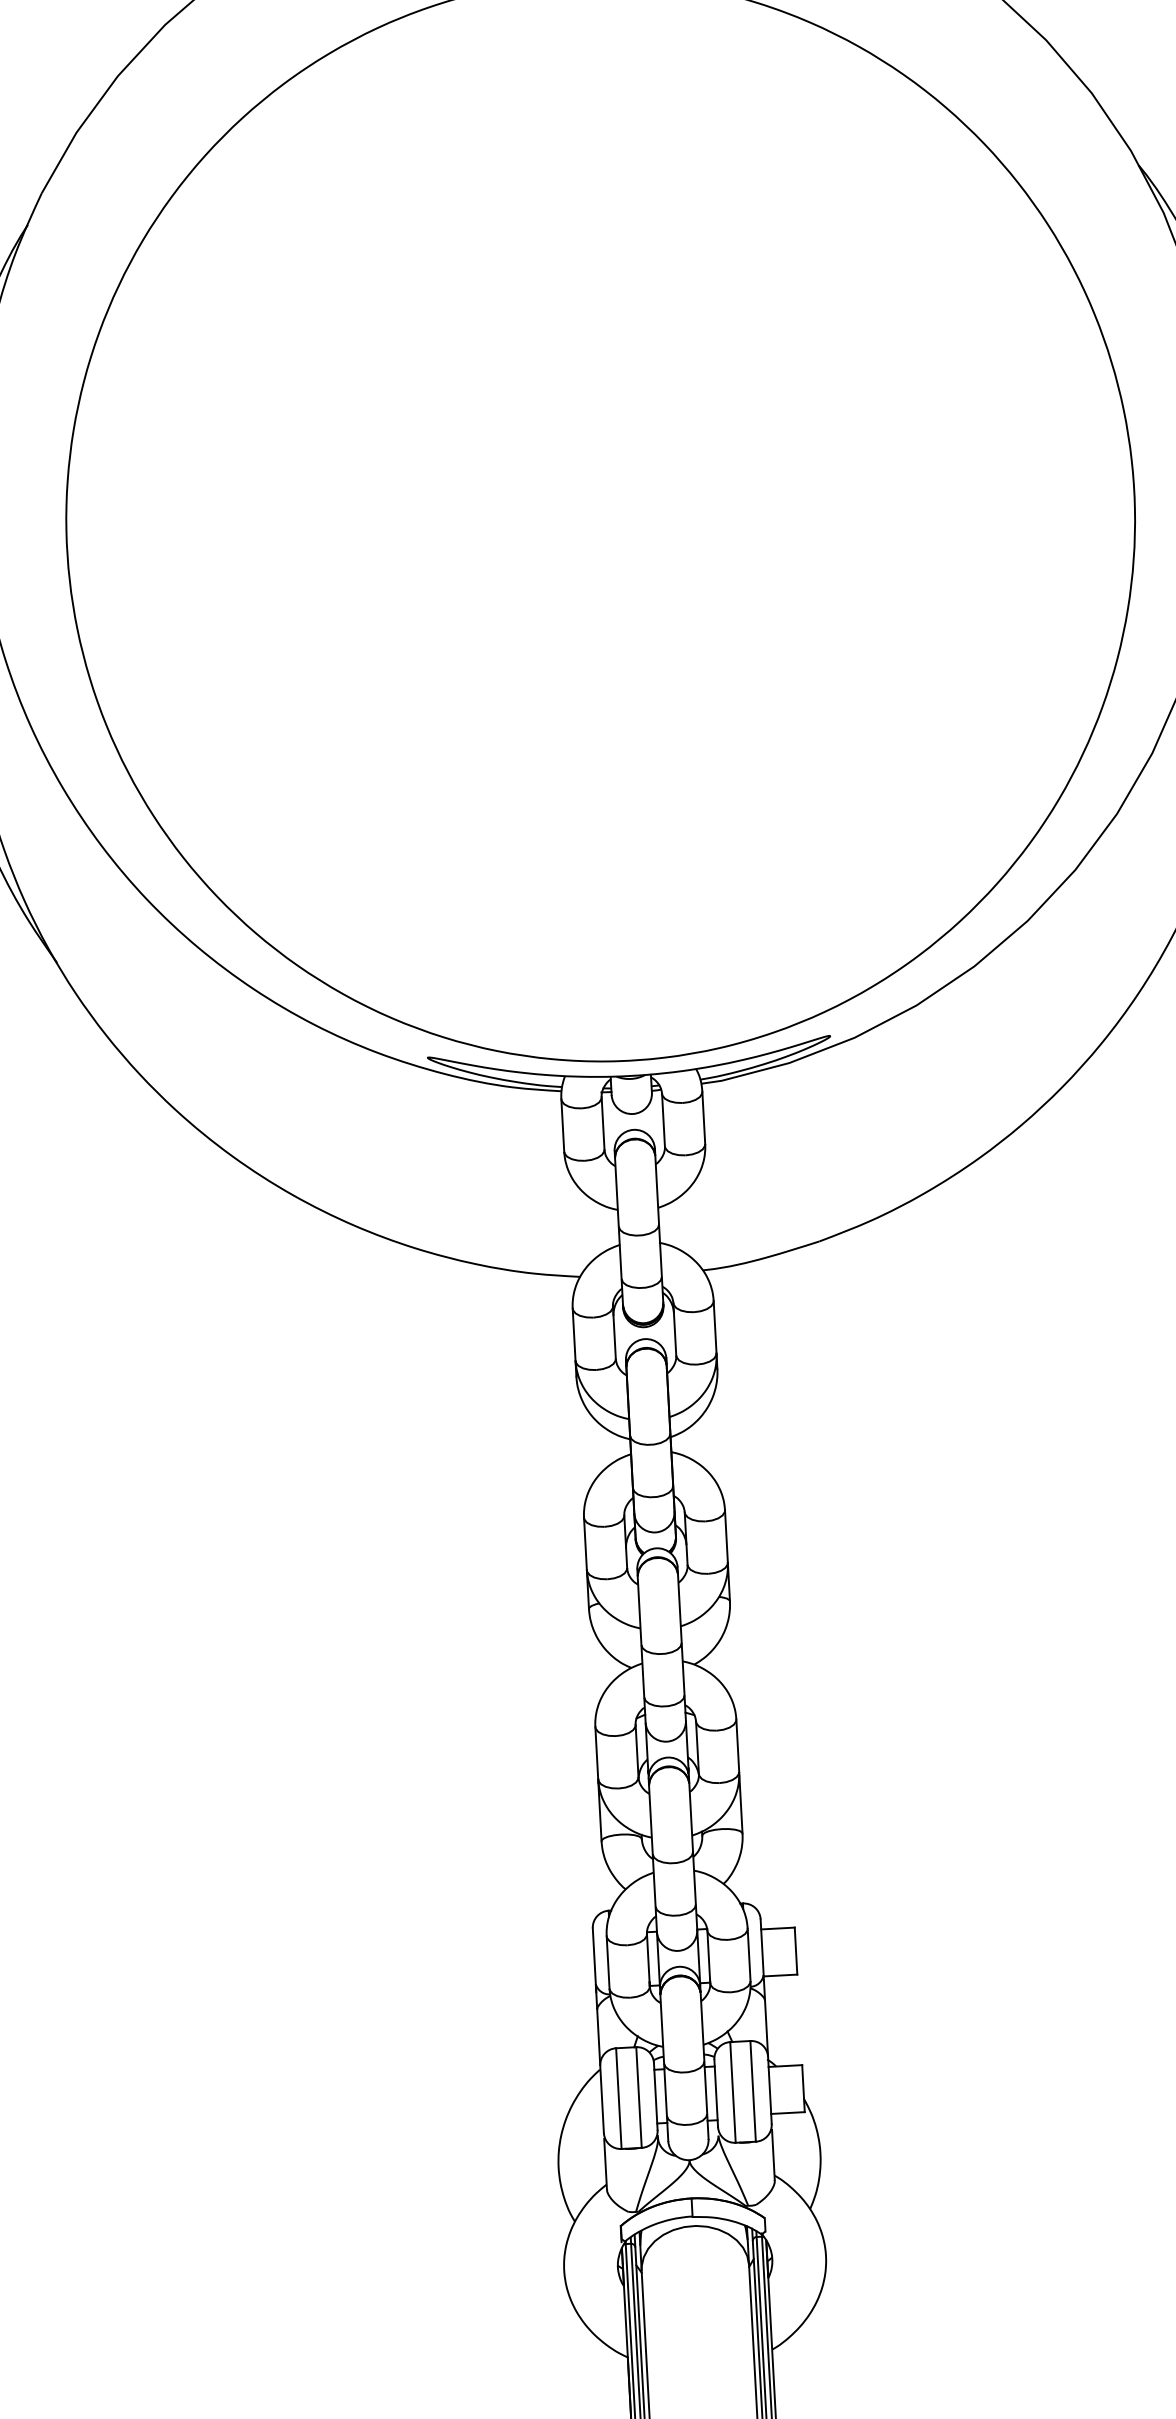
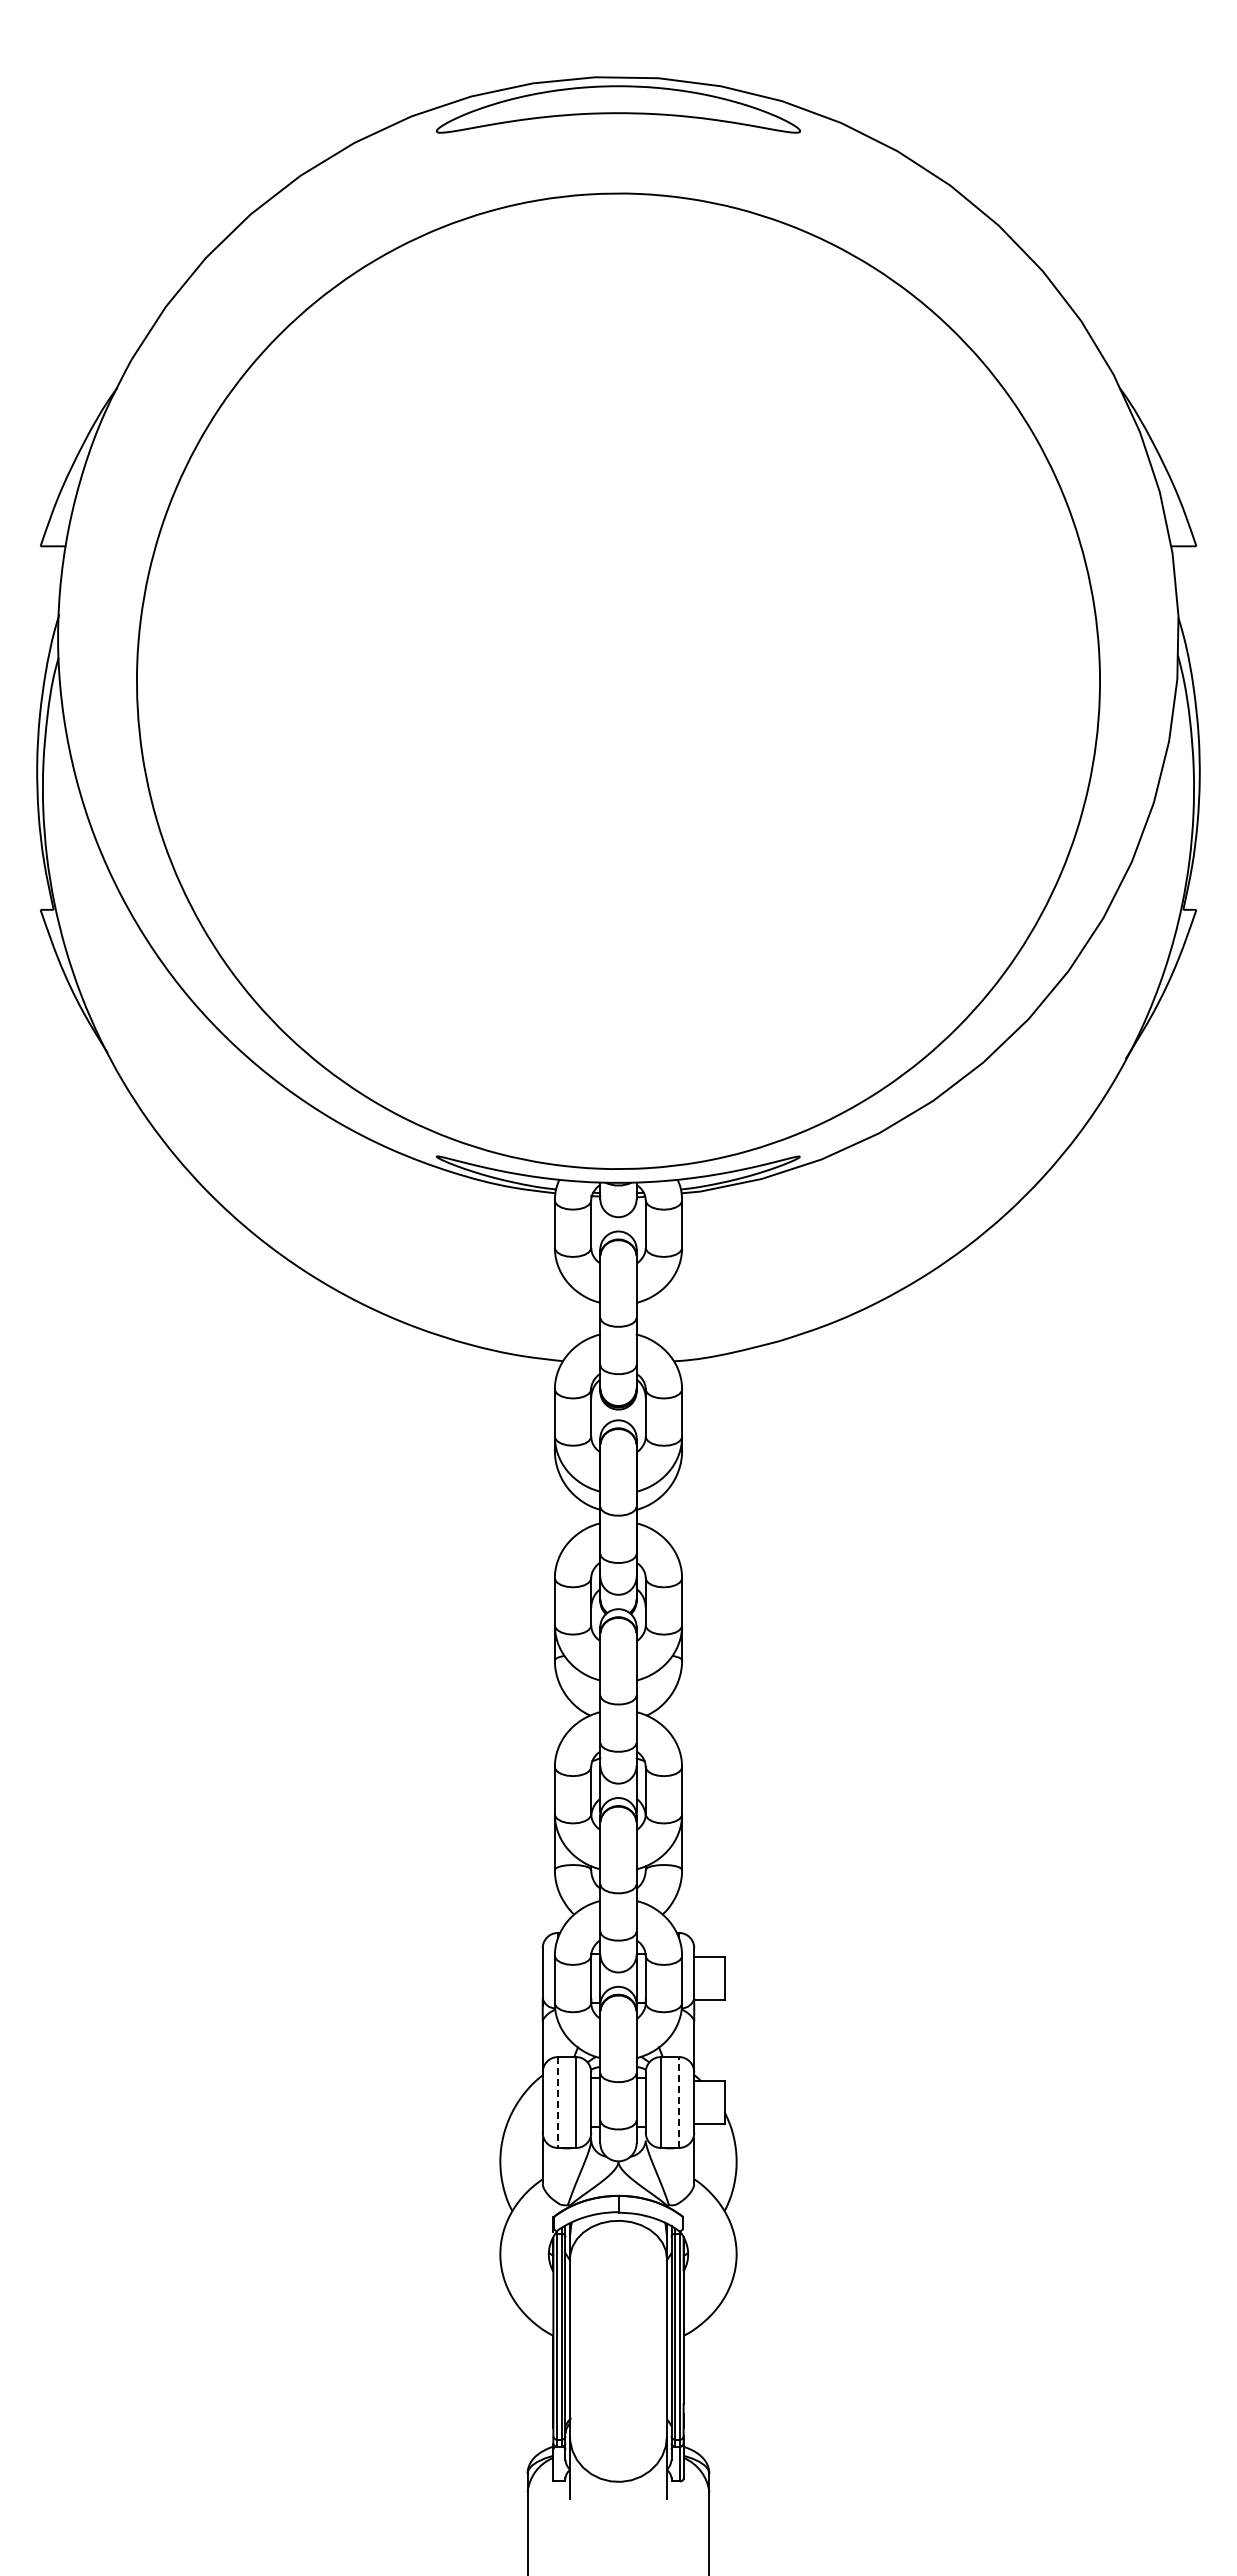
line: (753, 2091) -> (679, 2102), solid -> dashed
line: (618, 2099) -> (557, 2103), solid -> dashed

